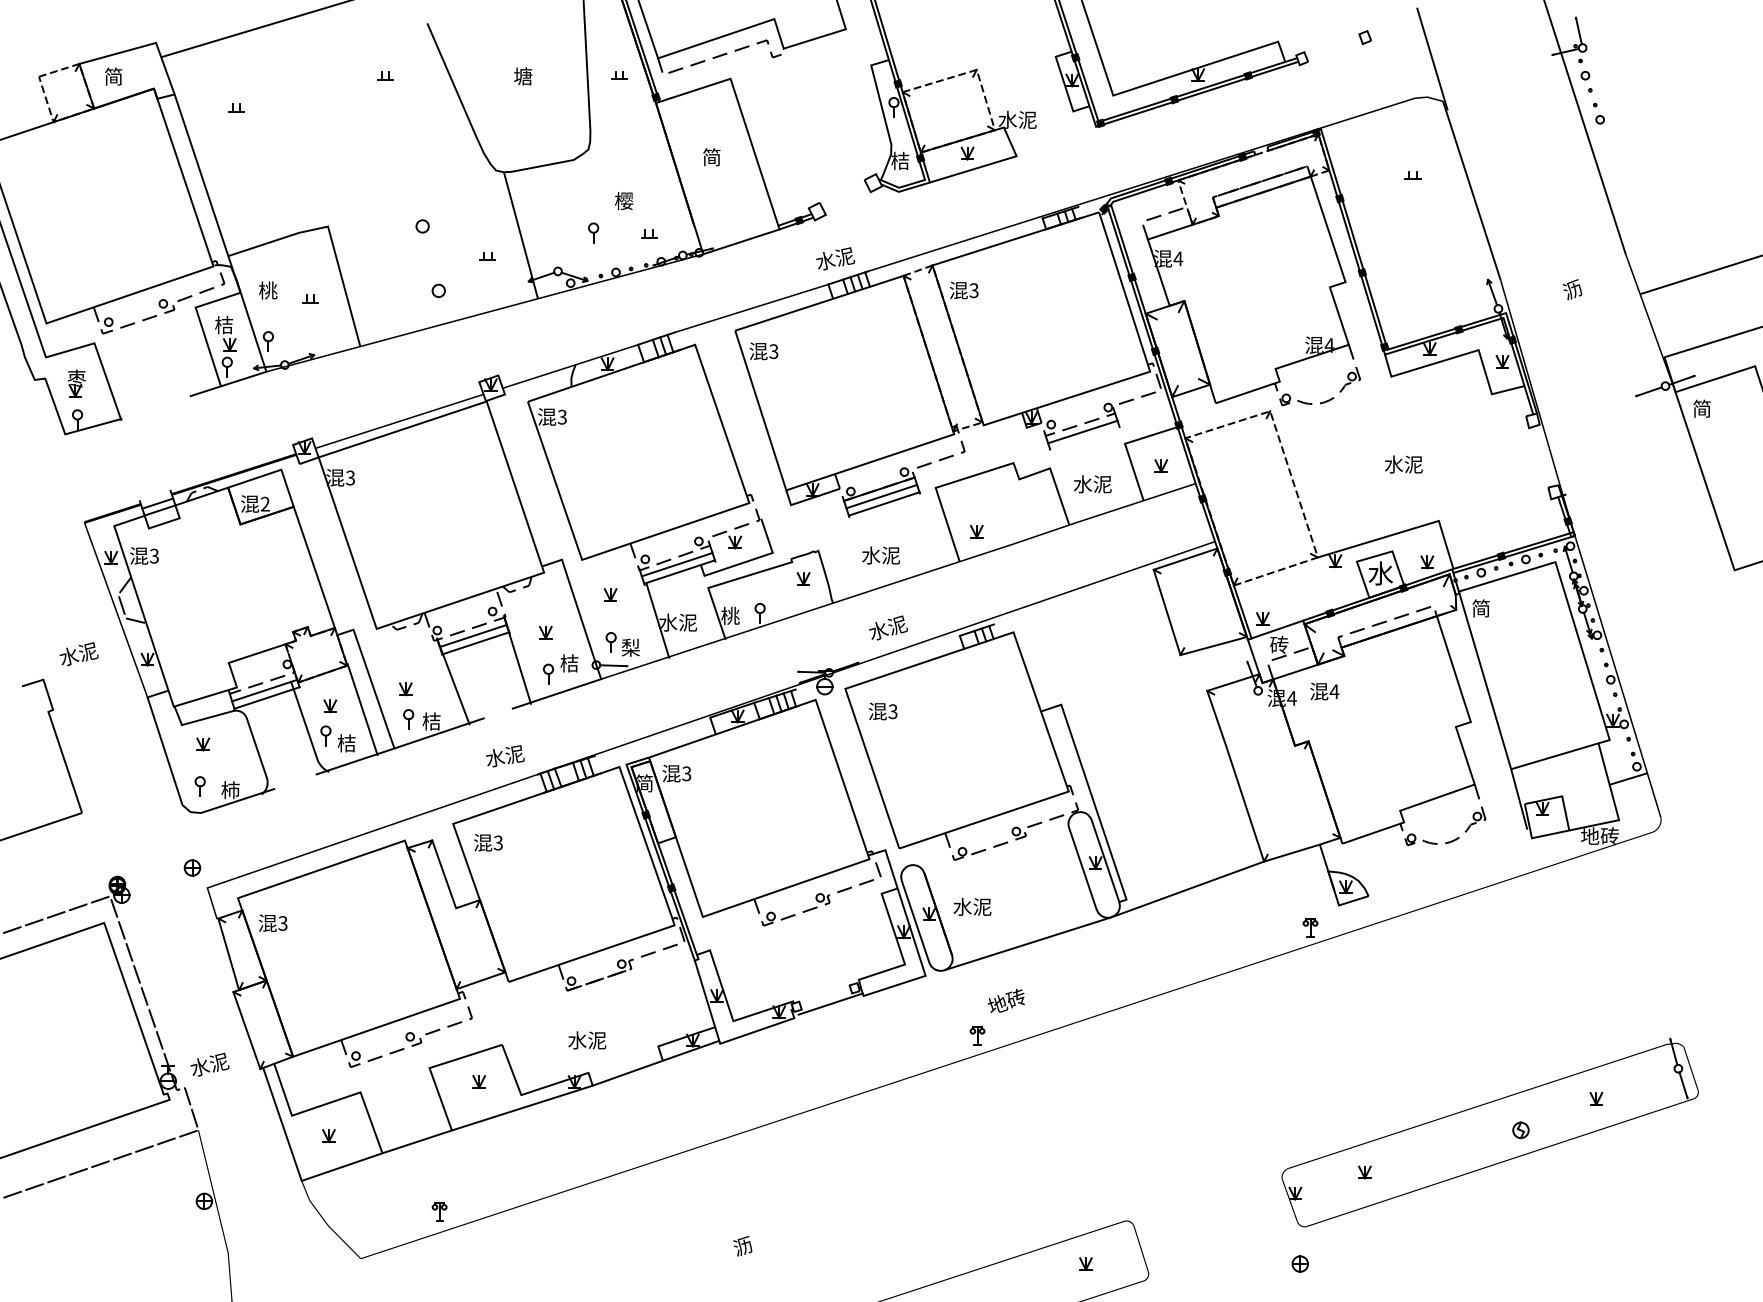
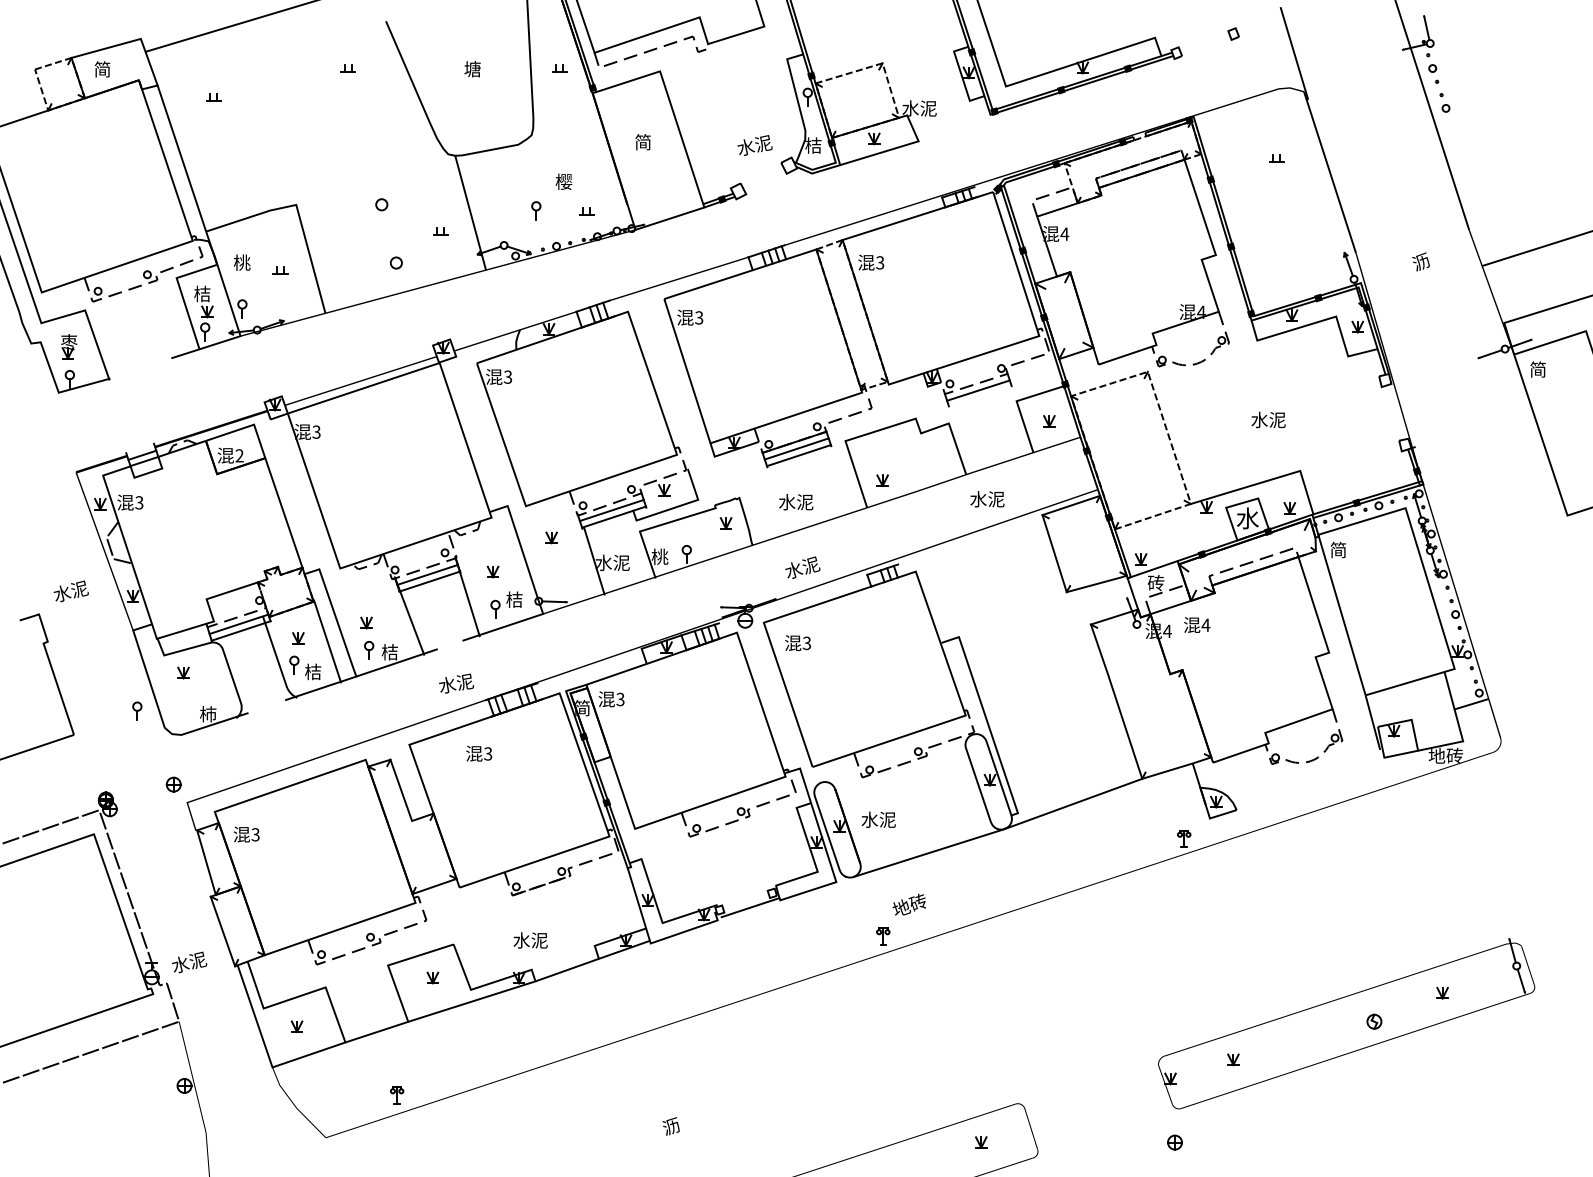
text: (835, 258) -> (754, 145), moved
text: (1092, 484) -> (987, 499), moved
part: (622, 644) -> (562, 582), removed
part: (199, 786) -> (136, 710), moved
text: (488, 842) -> (479, 753), moved

